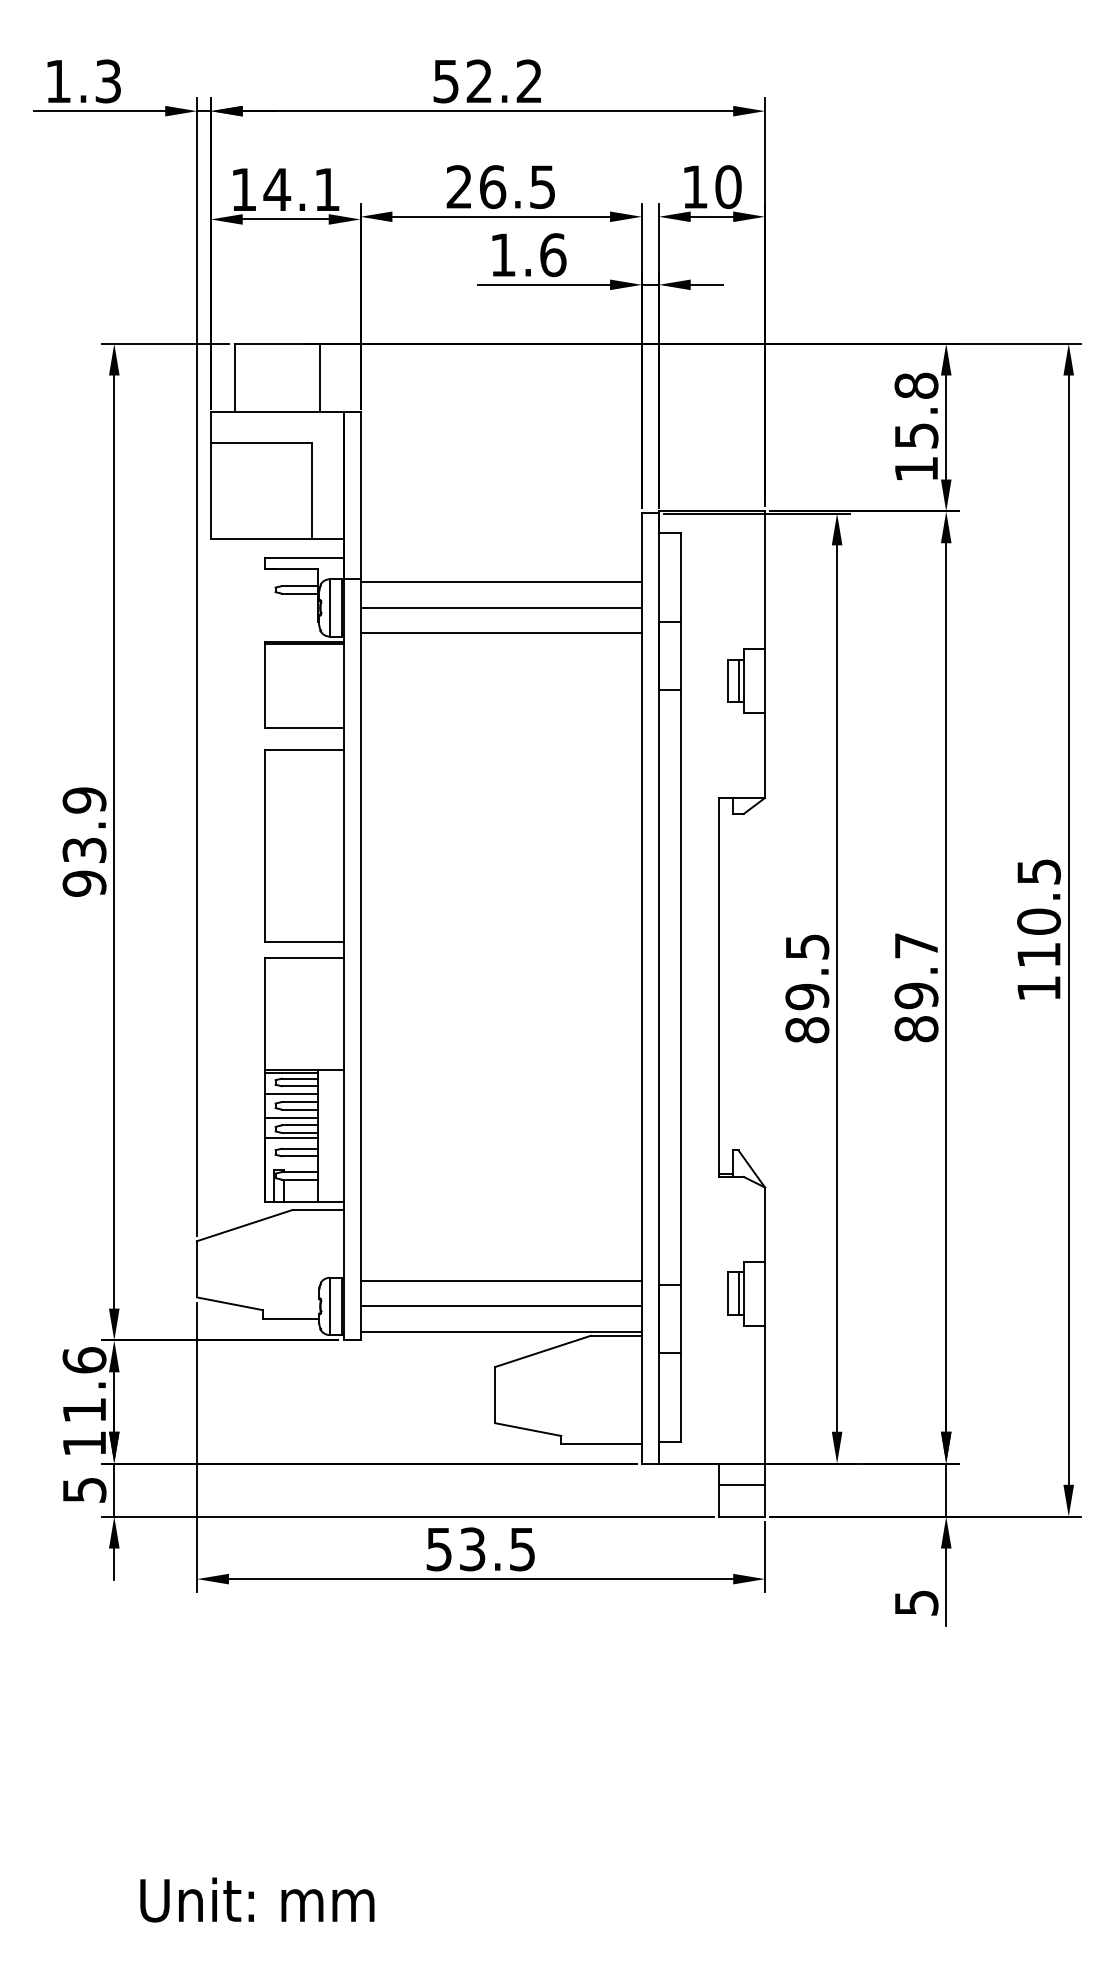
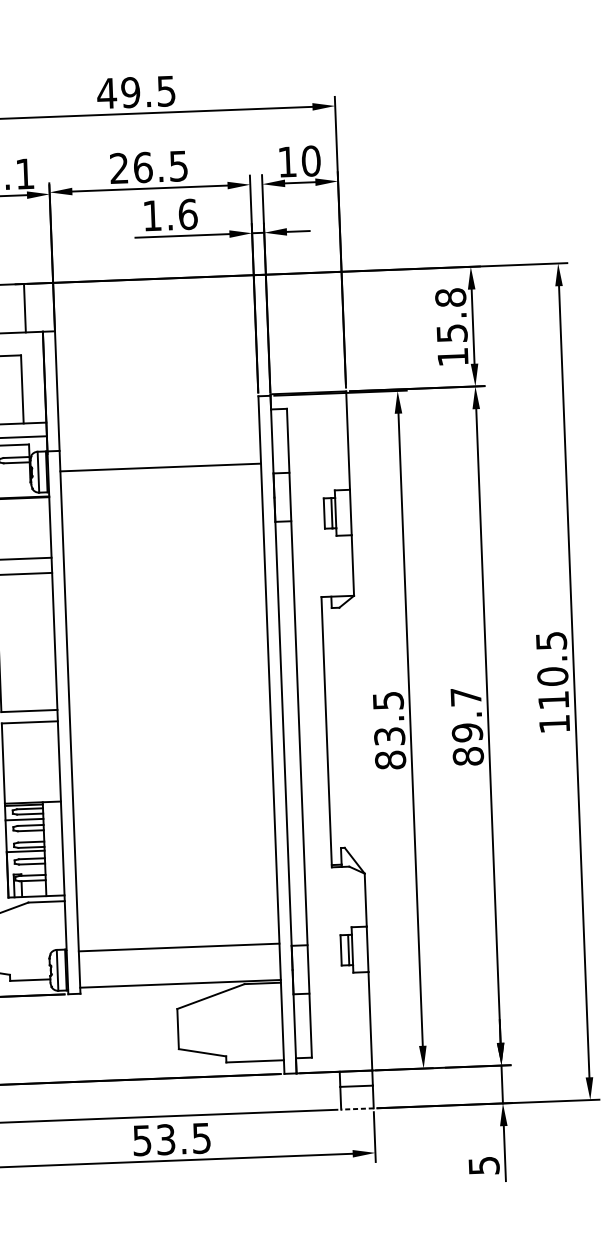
text: (486, 81) -> (135, 92), 52.2 -> 49.5
line: (500, 582) -> (159, 449), removed
line: (500, 633) -> (160, 485), removed
text: (807, 996) -> (389, 736), 89.5 -> 83.5
line: (291, 1118) -> (25, 837), removed
line: (500, 1306) -> (179, 965), removed
line: (742, 1516) -> (357, 1108), solid -> dashed

